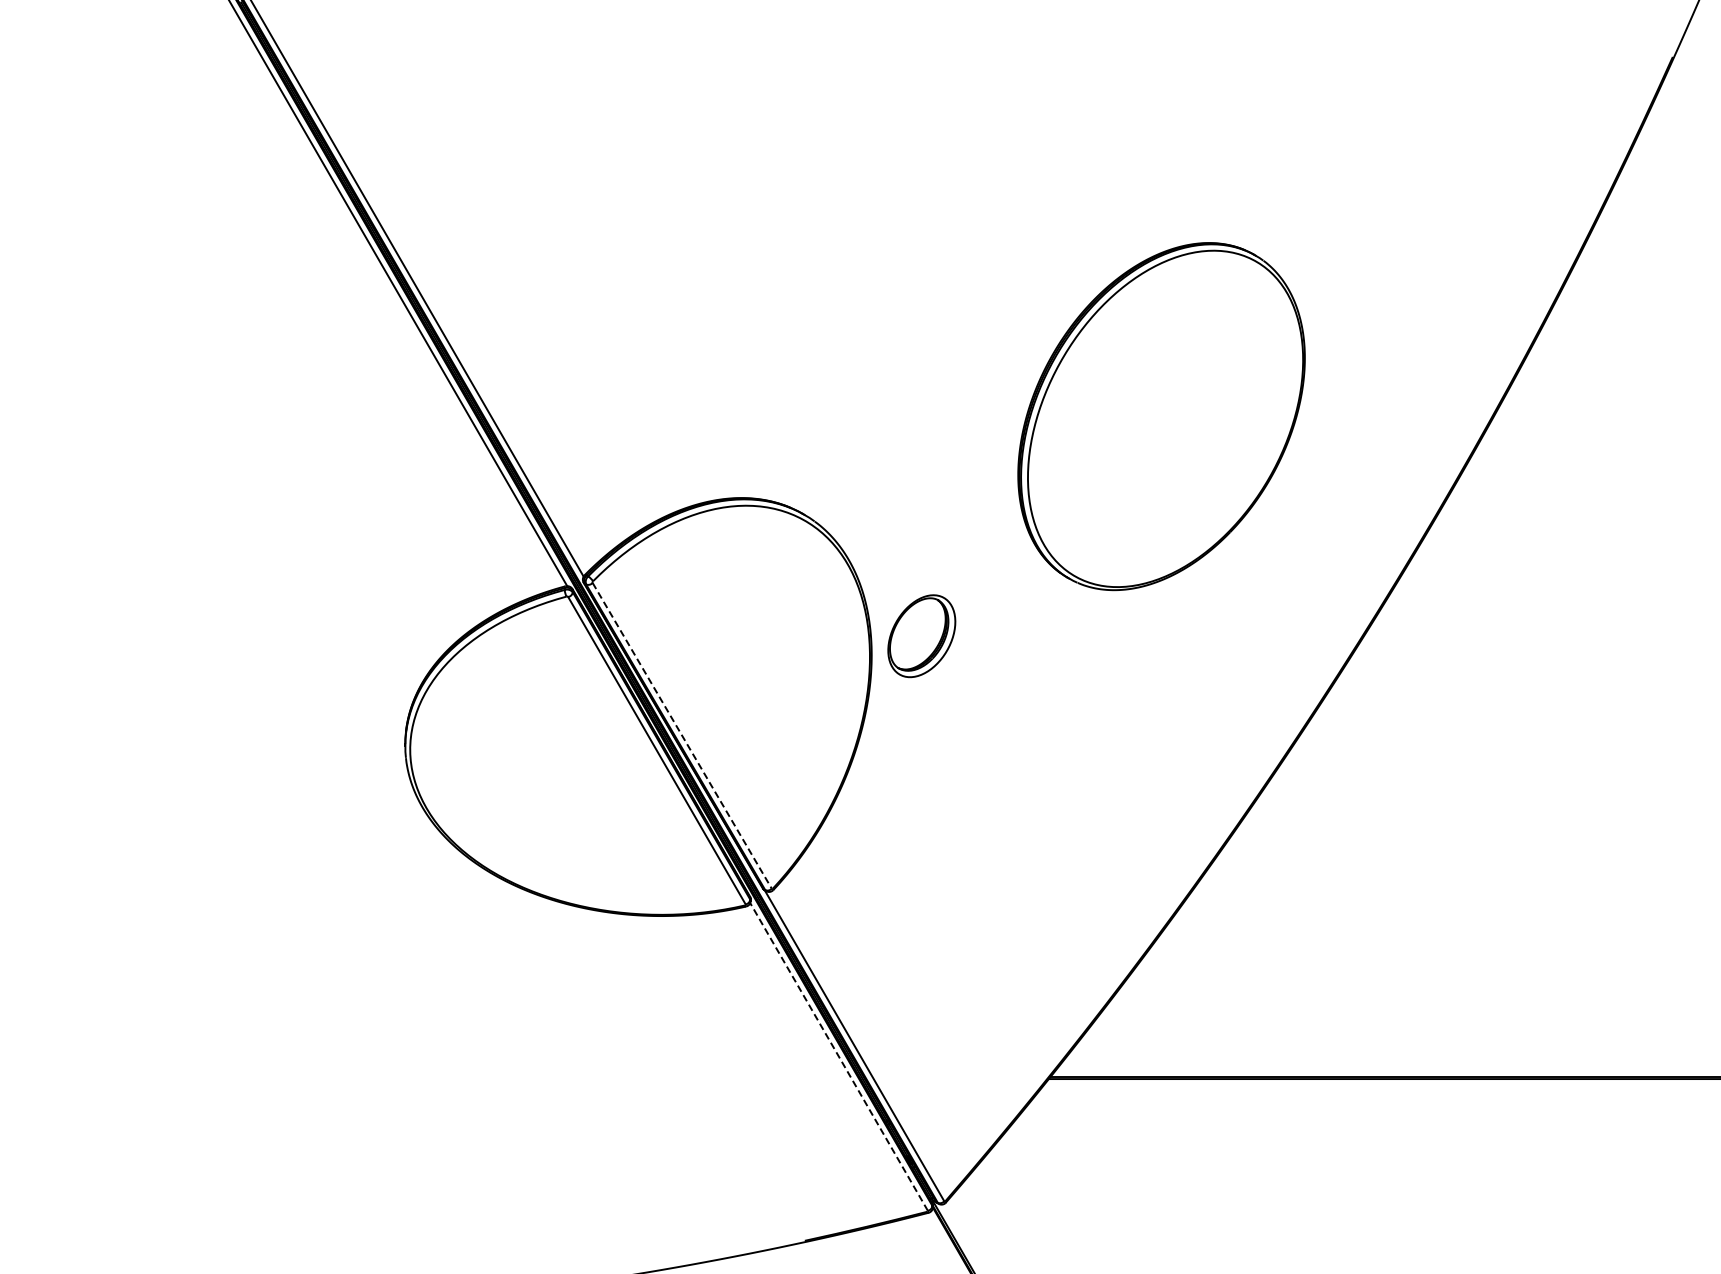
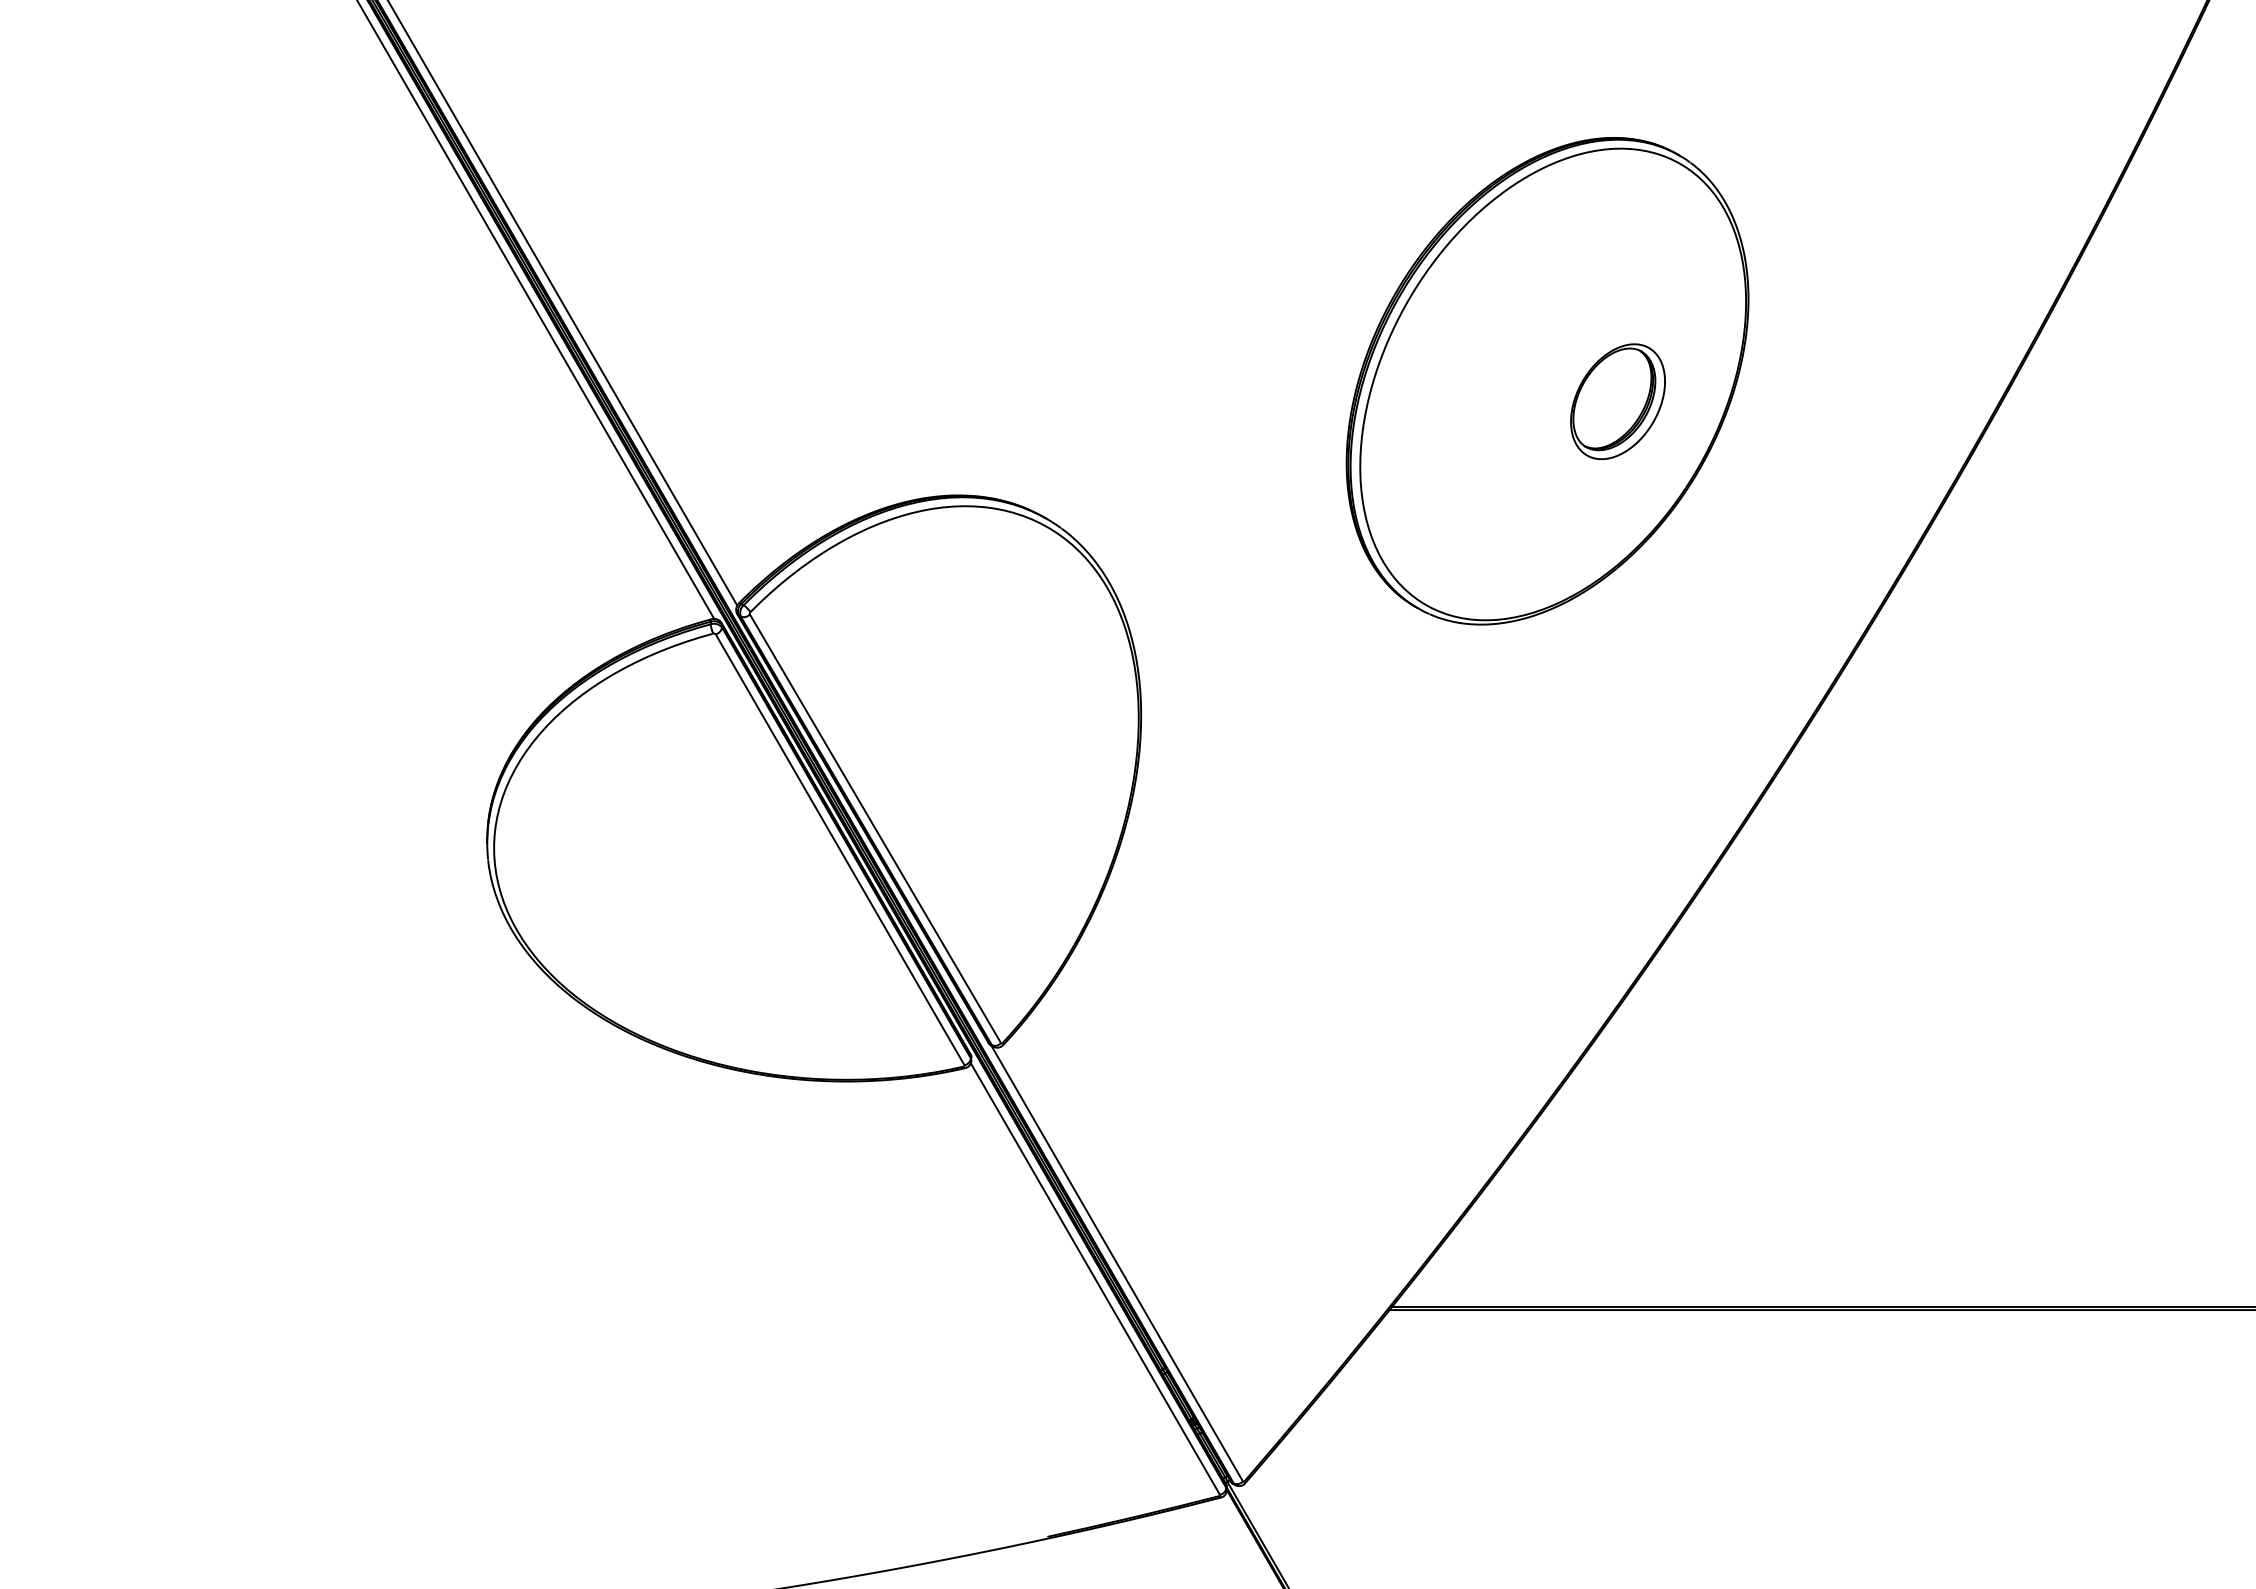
part: (921, 636) -> (1617, 402), moved
line: (682, 736) -> (875, 829), dashed -> solid
line: (839, 1056) -> (1096, 1278), dashed -> solid

